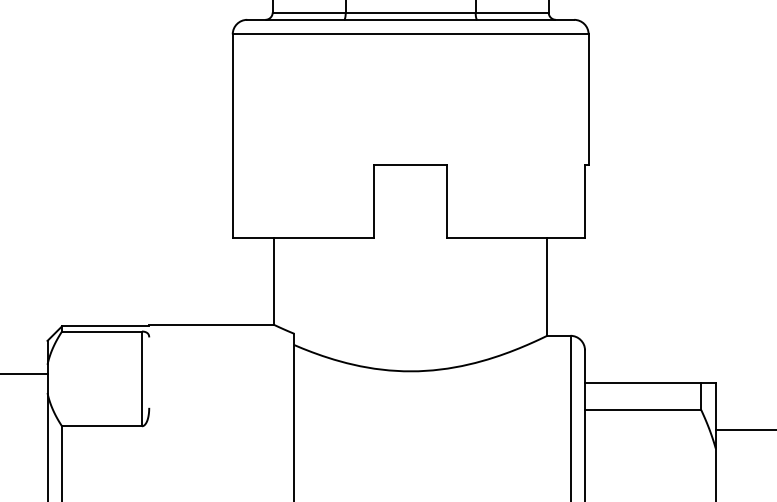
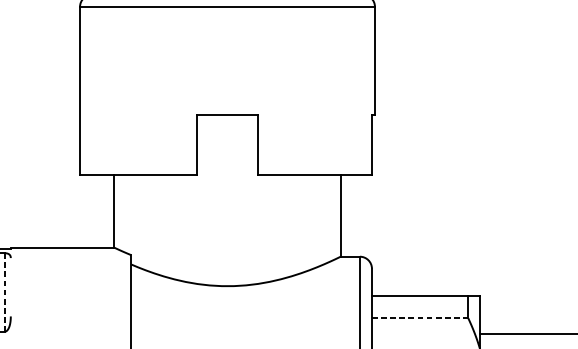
line: (141, 379) -> (4, 292), solid -> dashed
line: (643, 410) -> (420, 318), solid -> dashed

